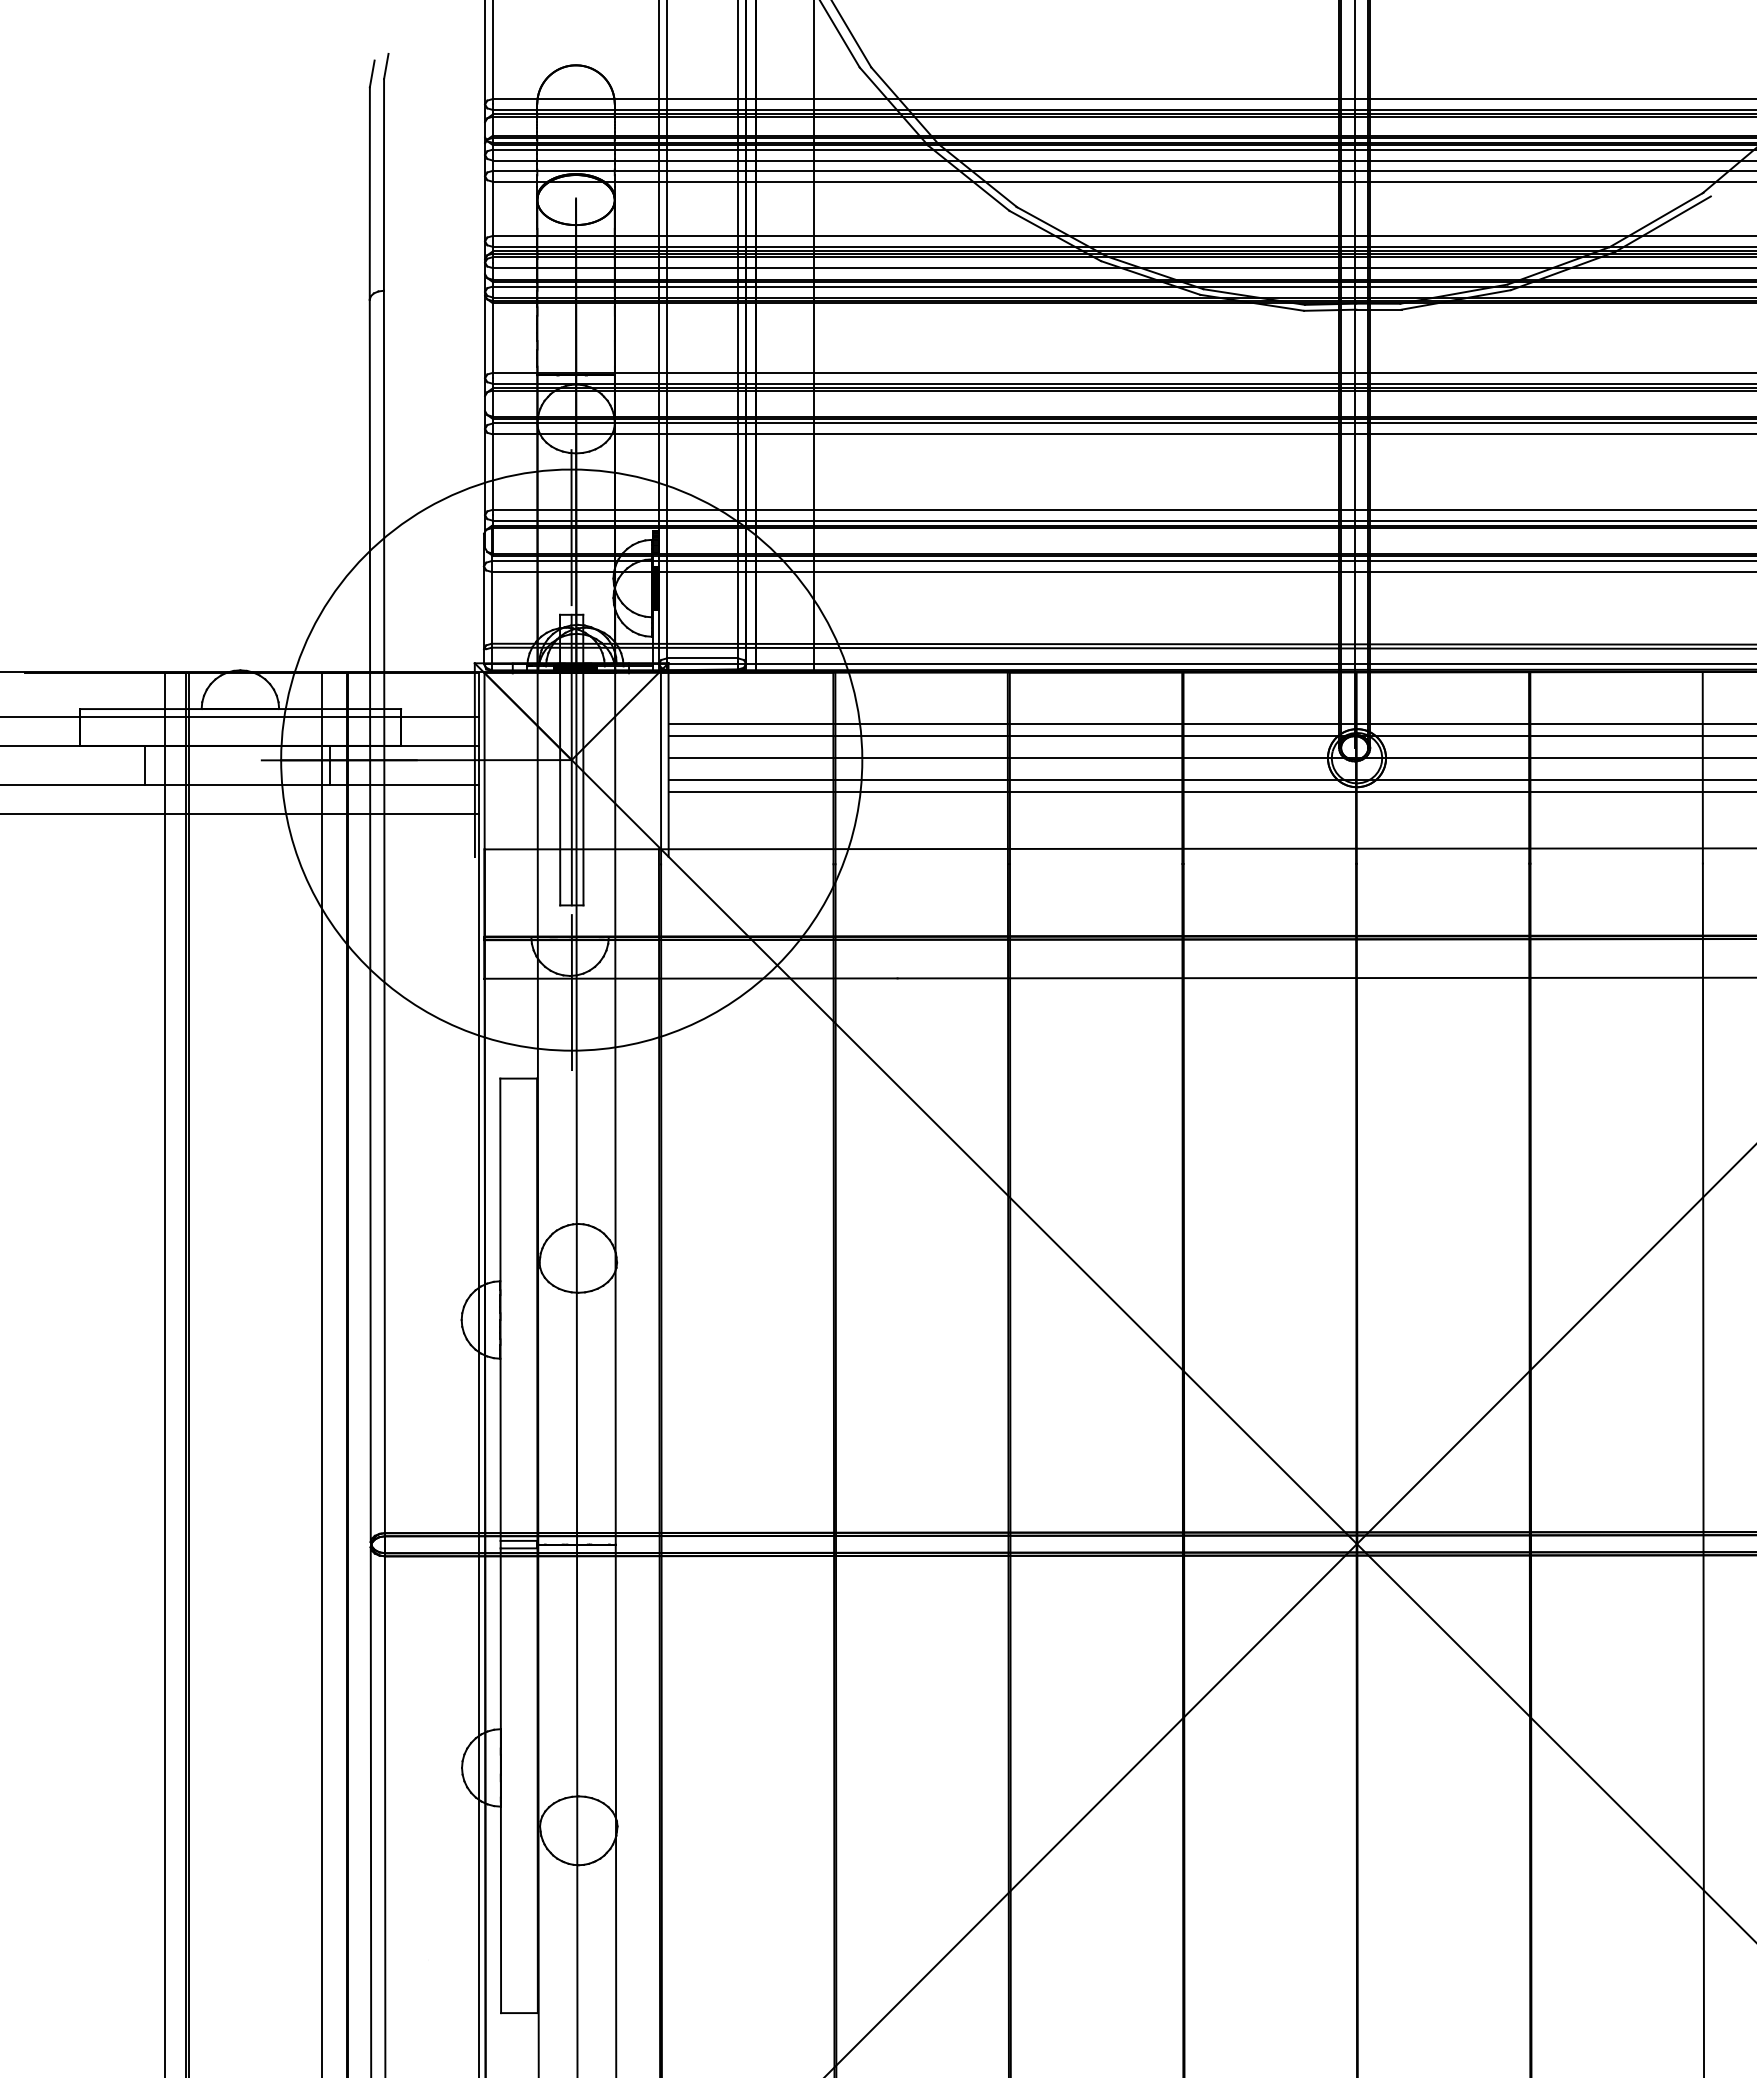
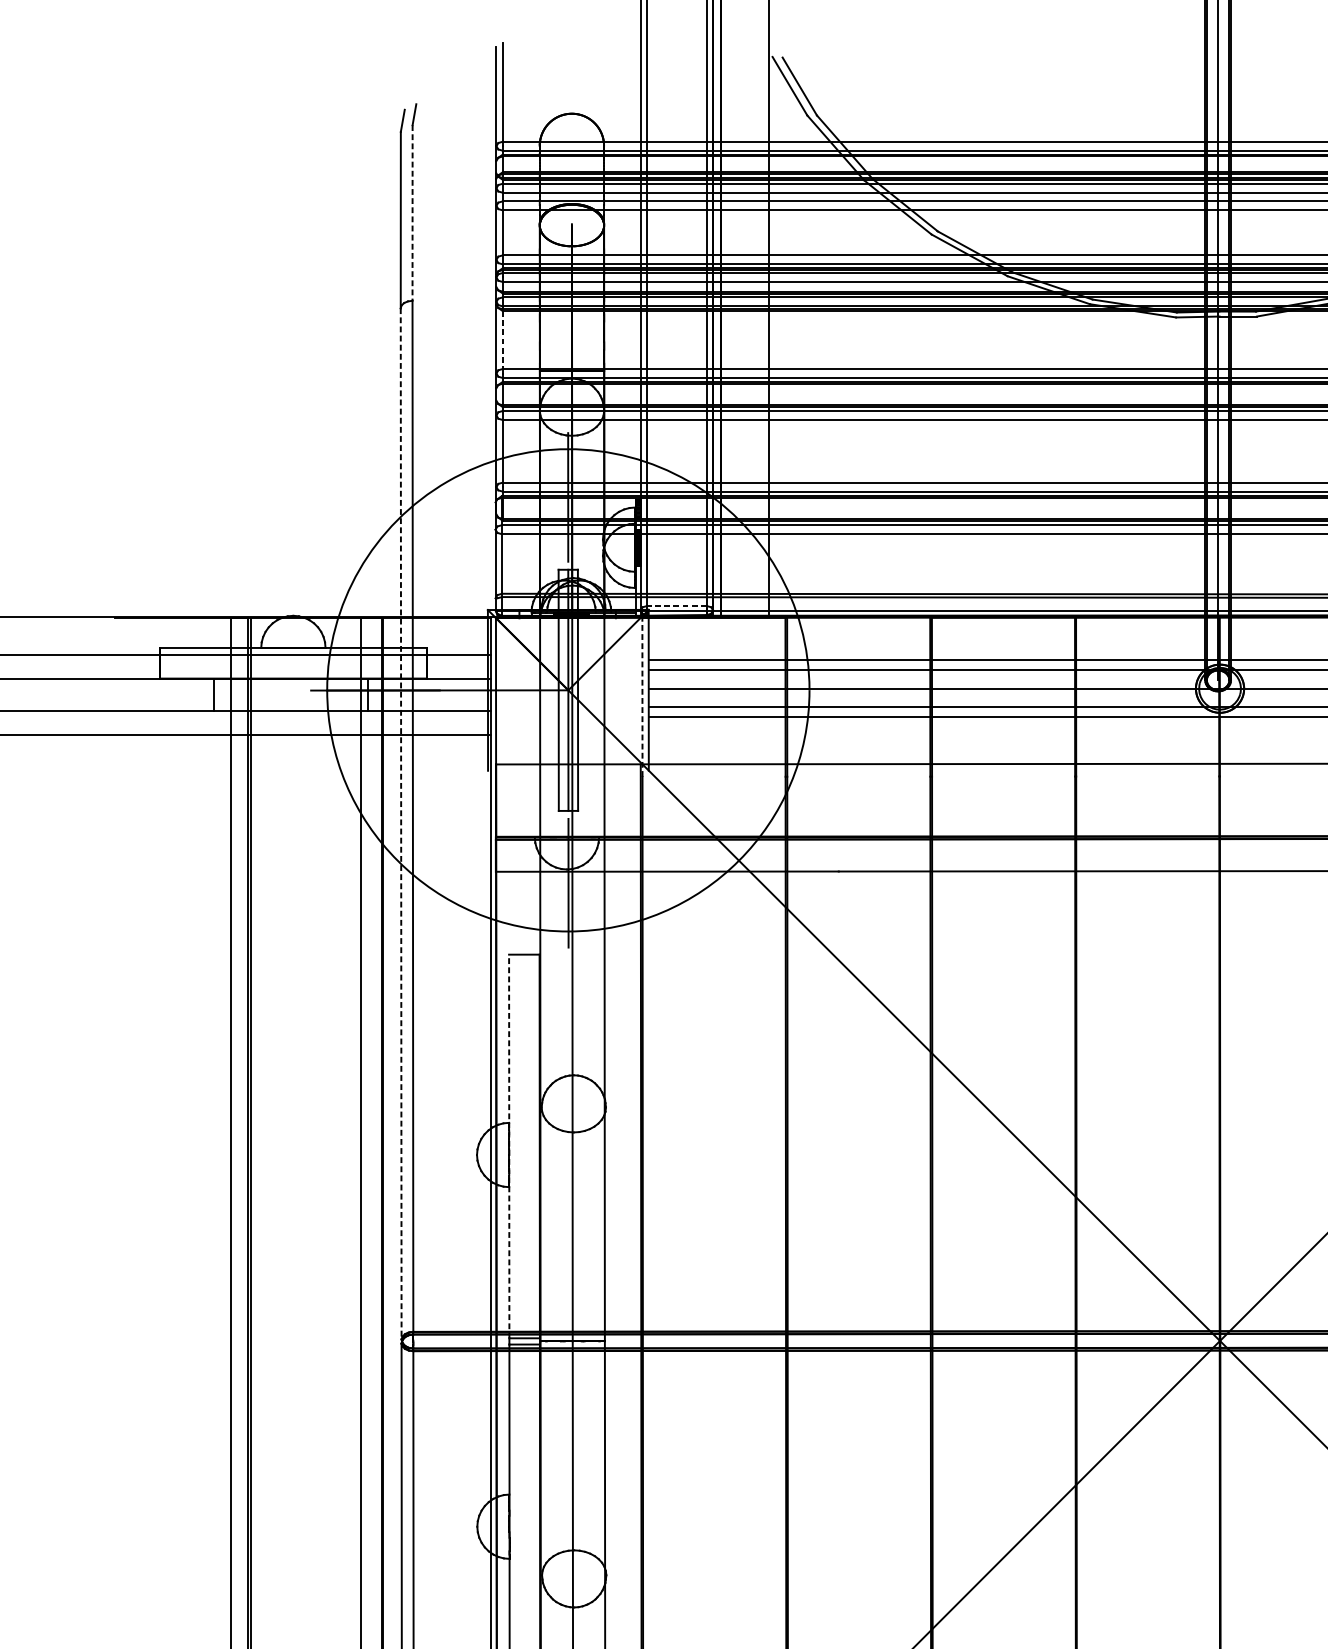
line: (384, 184) -> (412, 212), solid -> dashed
line: (492, 338) -> (502, 340), solid -> dashed
line: (702, 658) -> (676, 606), solid -> dashed
line: (661, 768) -> (642, 697), solid -> dashed
line: (370, 921) -> (401, 824), solid -> dashed
line: (500, 1309) -> (509, 1146), solid -> dashed

